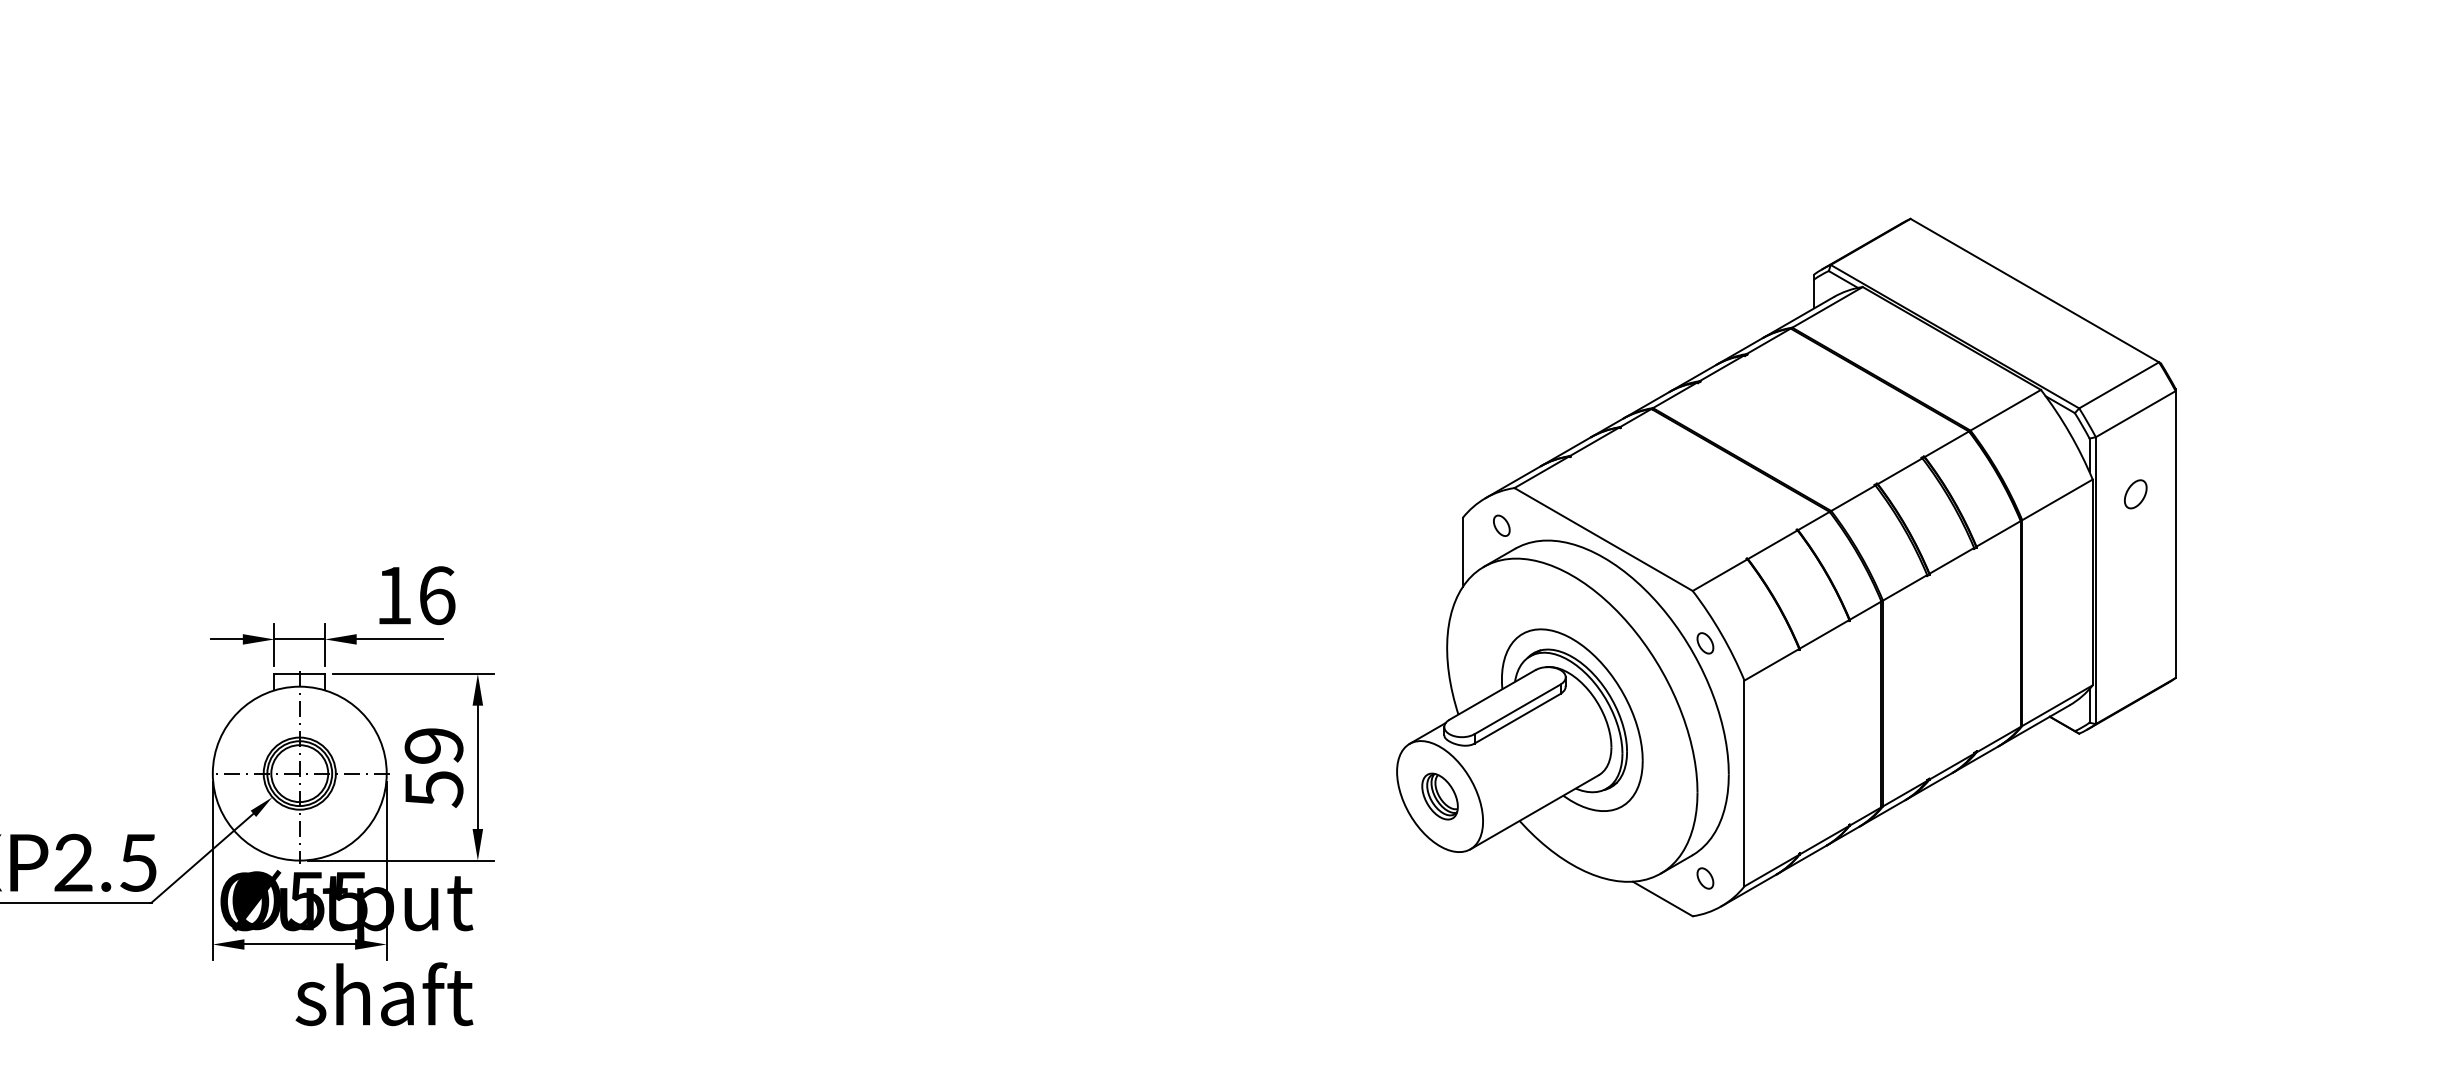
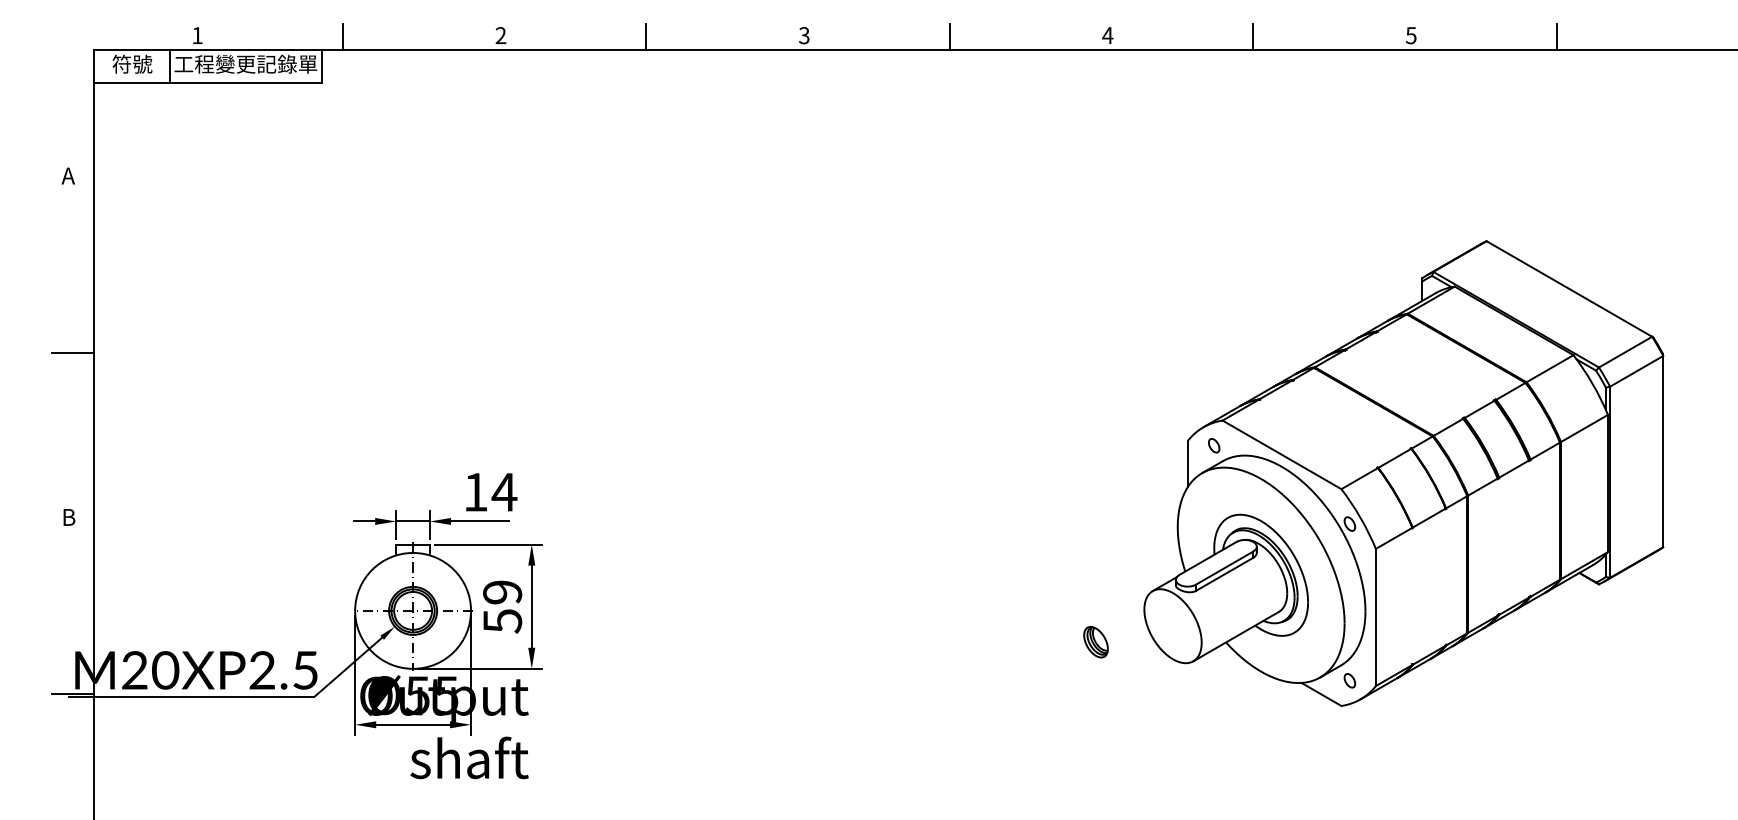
part: (2135, 493) -> (1636, 424), removed
text: (436, 594) -> (504, 491), 16 -> 14
part: (1439, 797) -> (1095, 642), moved

